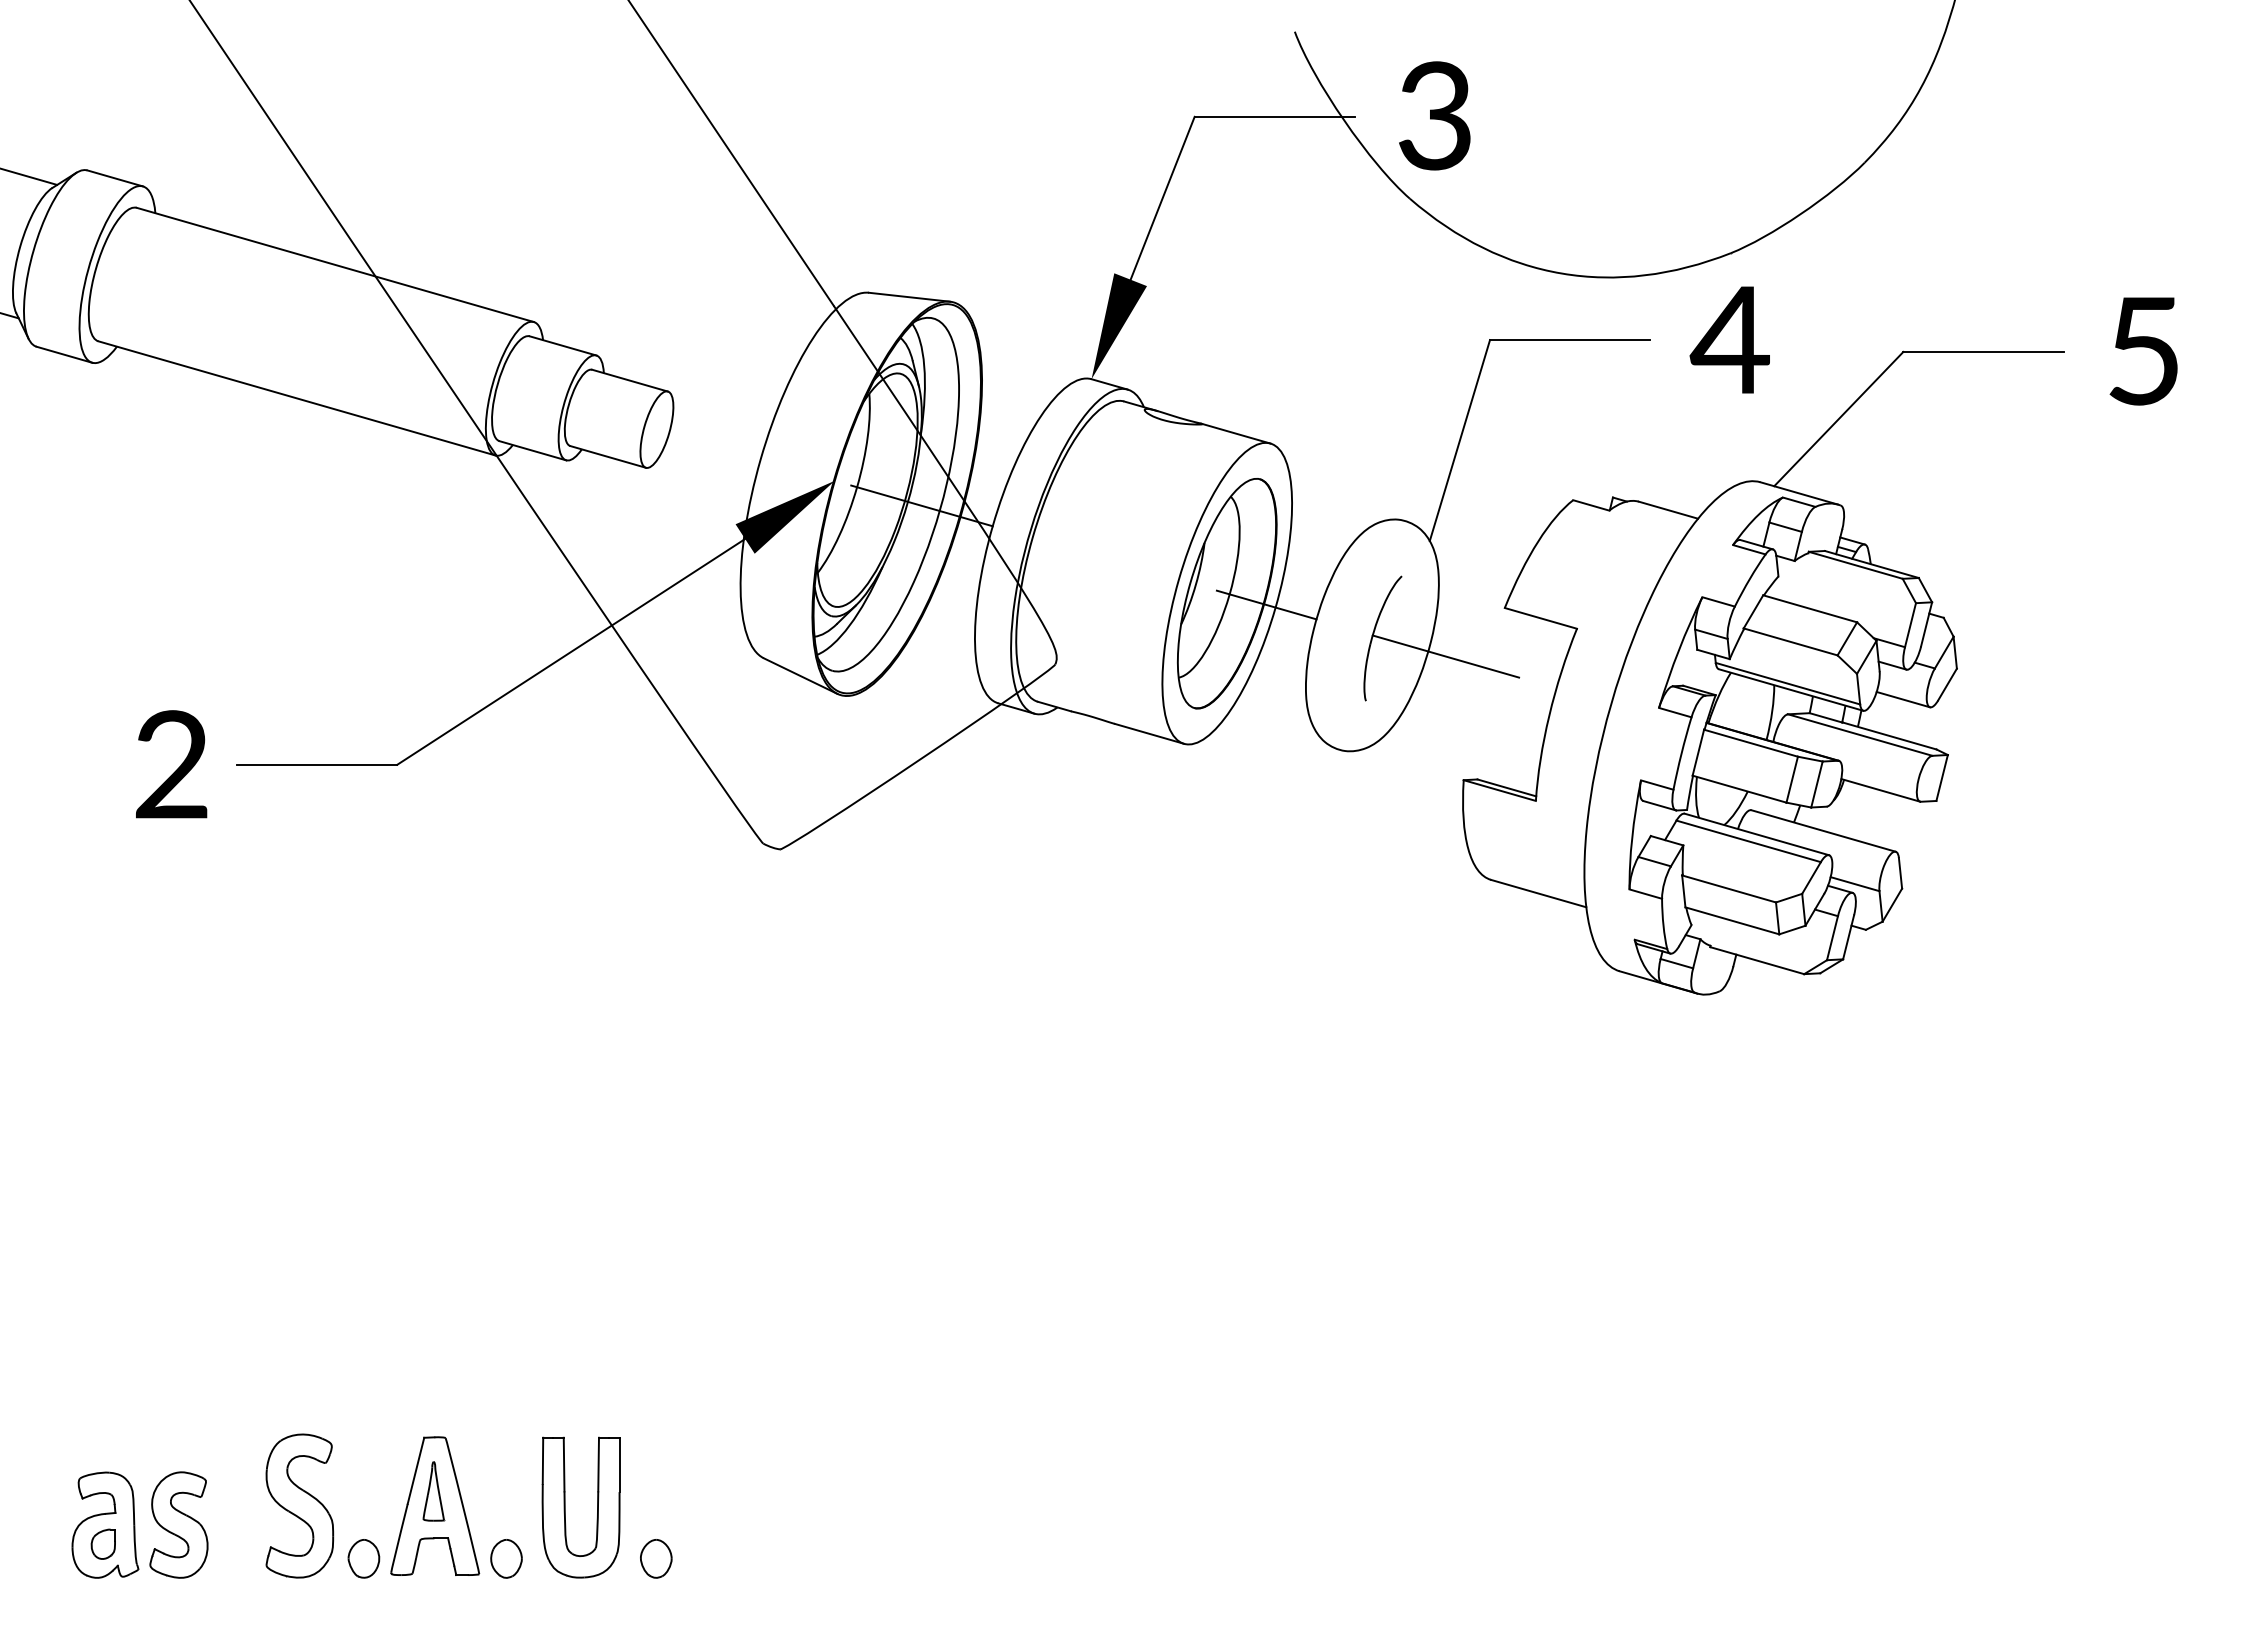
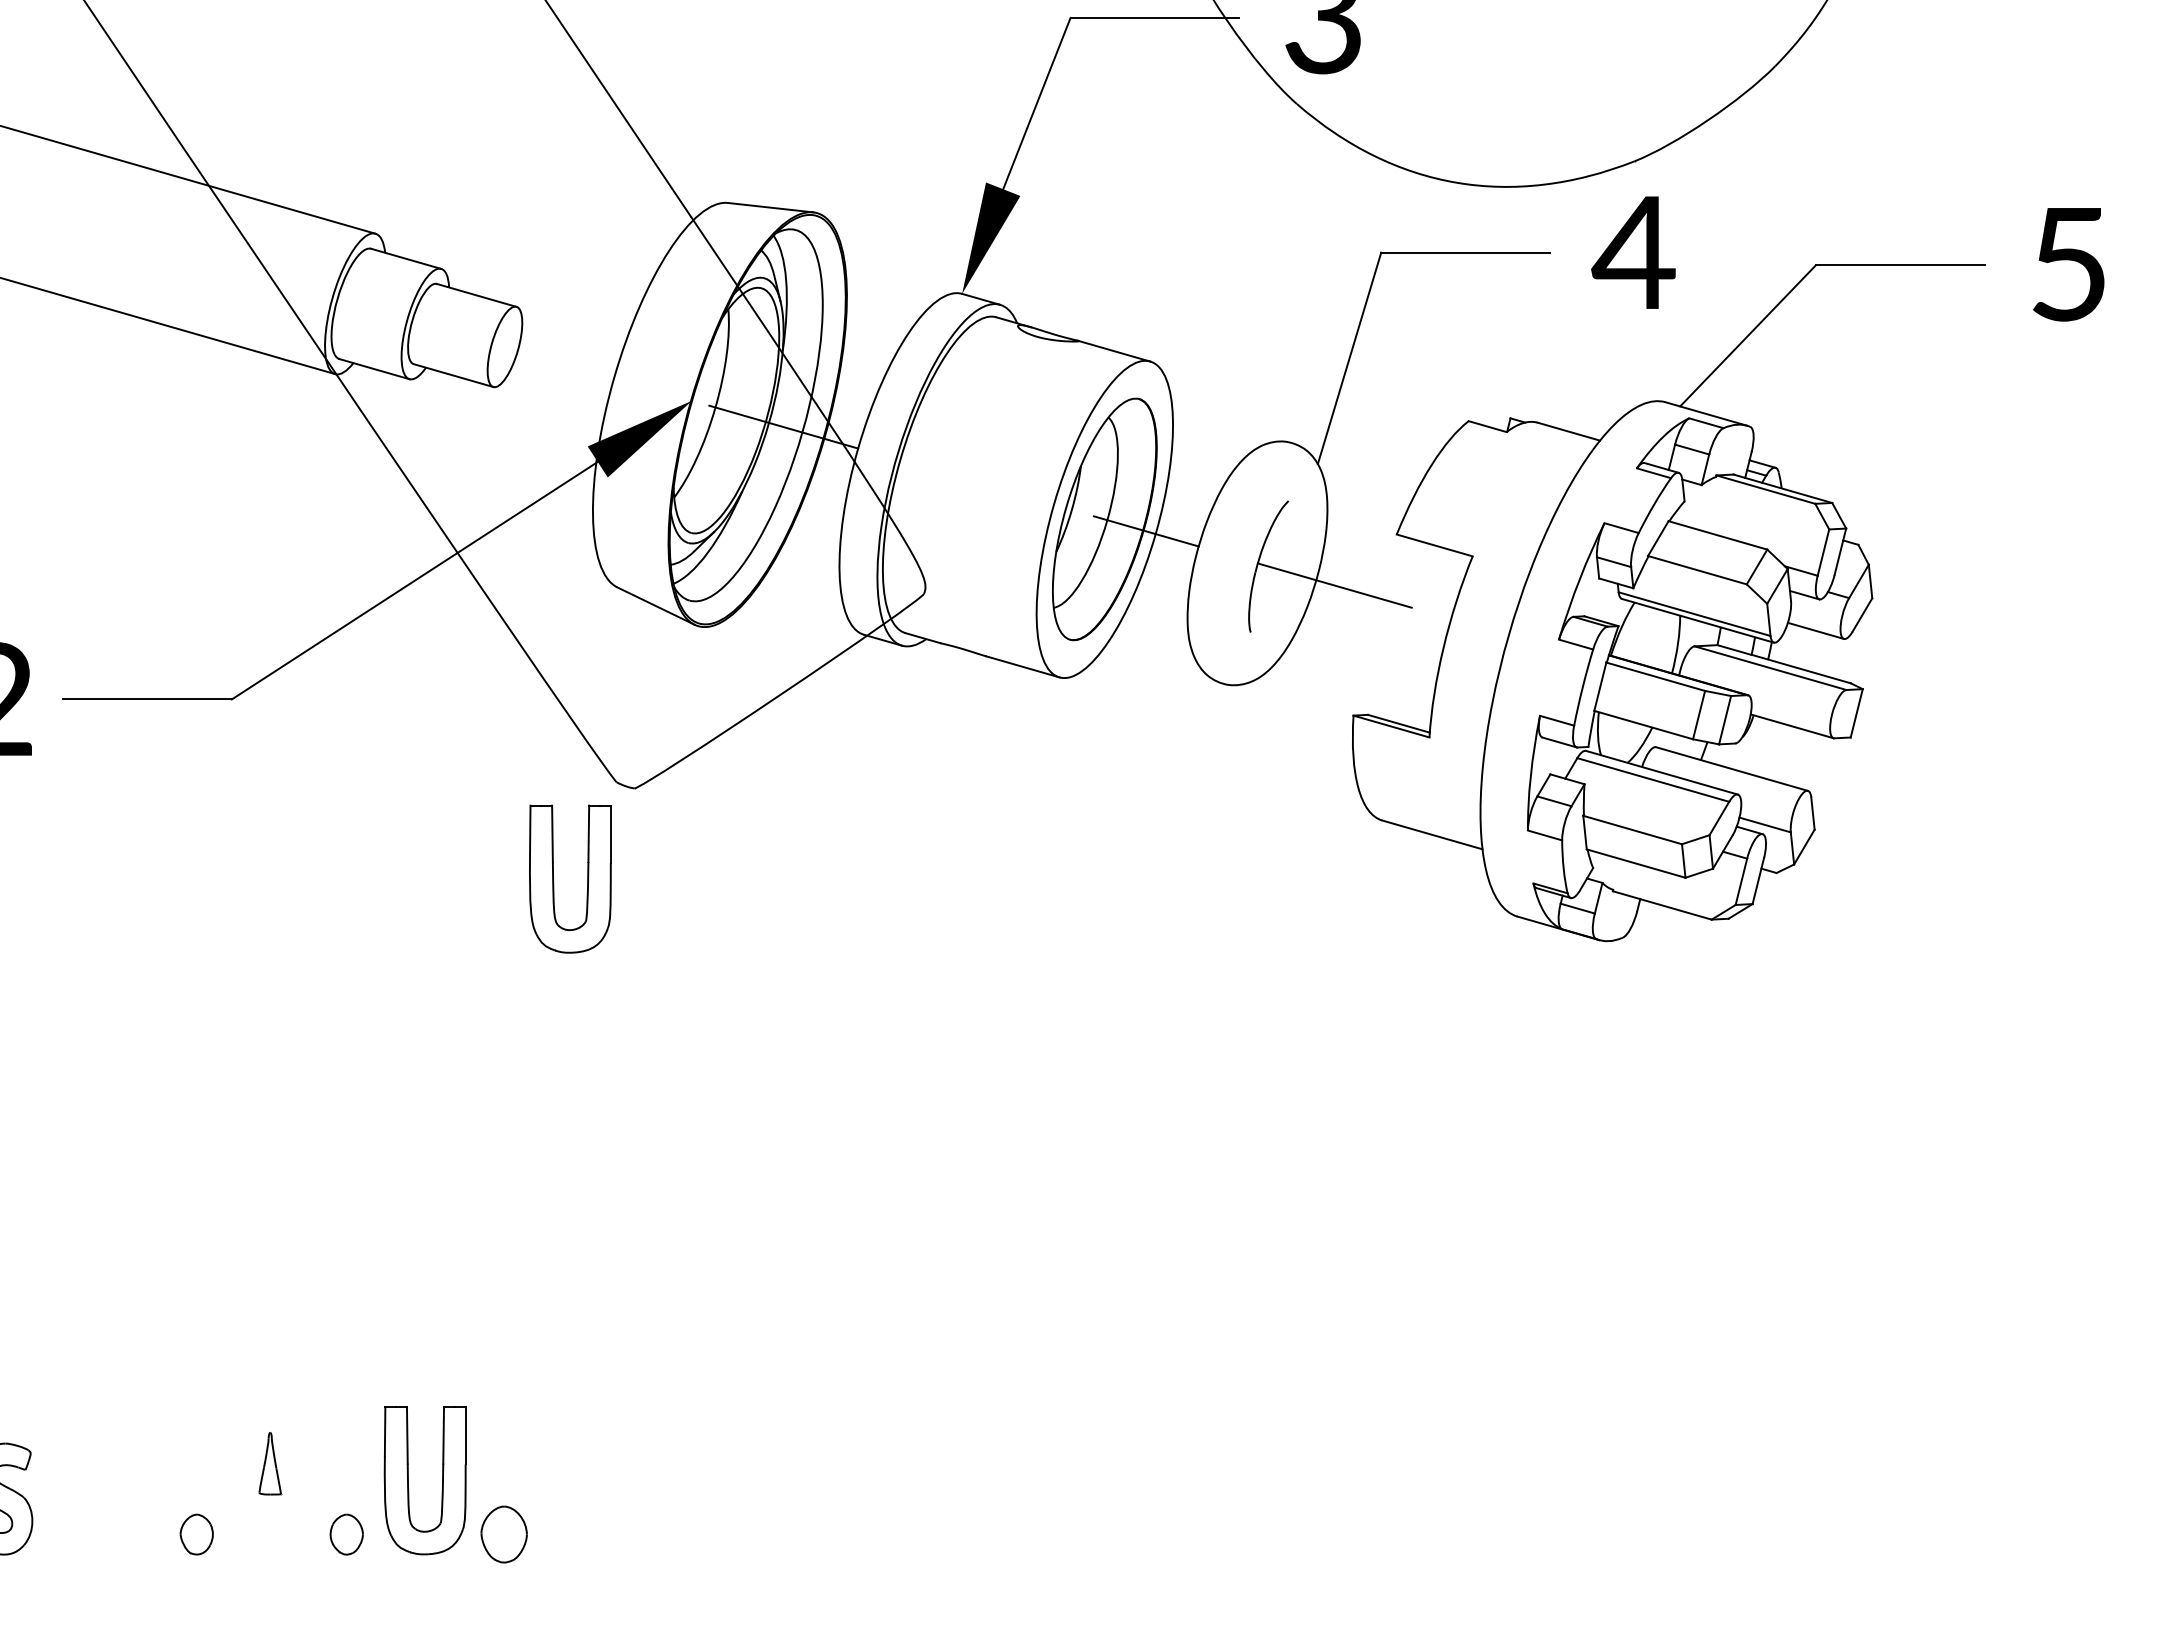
part: (703, 935) -> (553, 878), added
part: (299, 1505) -> (129, 1478), removed
part: (435, 1505) -> (272, 1478), removed
part: (656, 1558) -> (504, 1534), size x1.4

